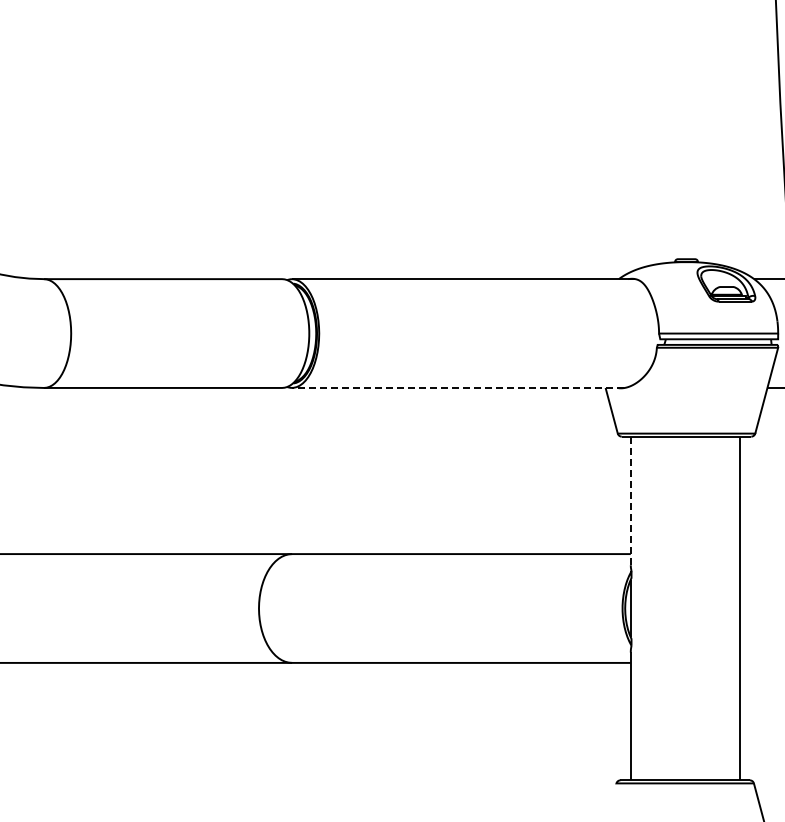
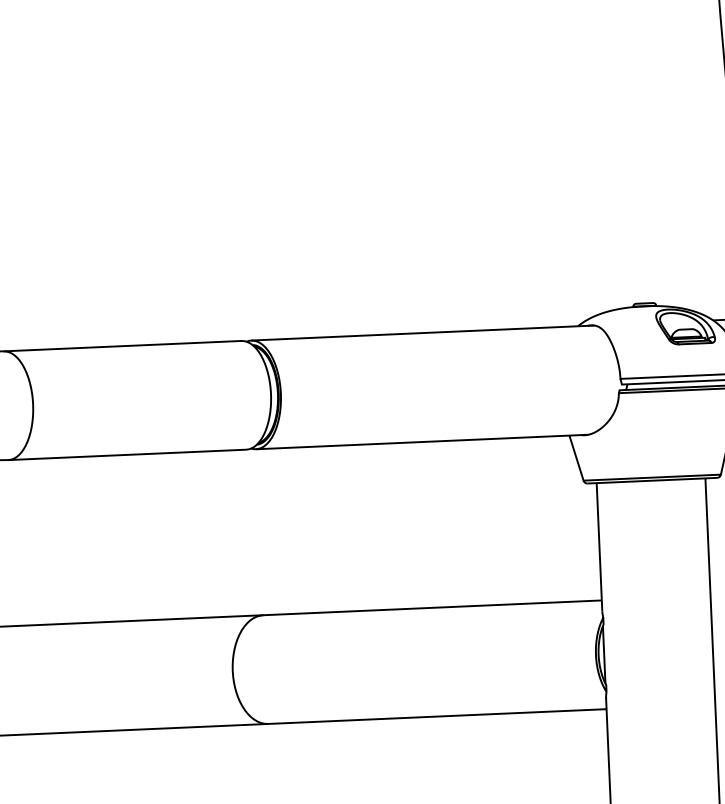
line: (458, 387) -> (422, 441), dashed -> solid
line: (630, 500) -> (599, 546), dashed -> solid

